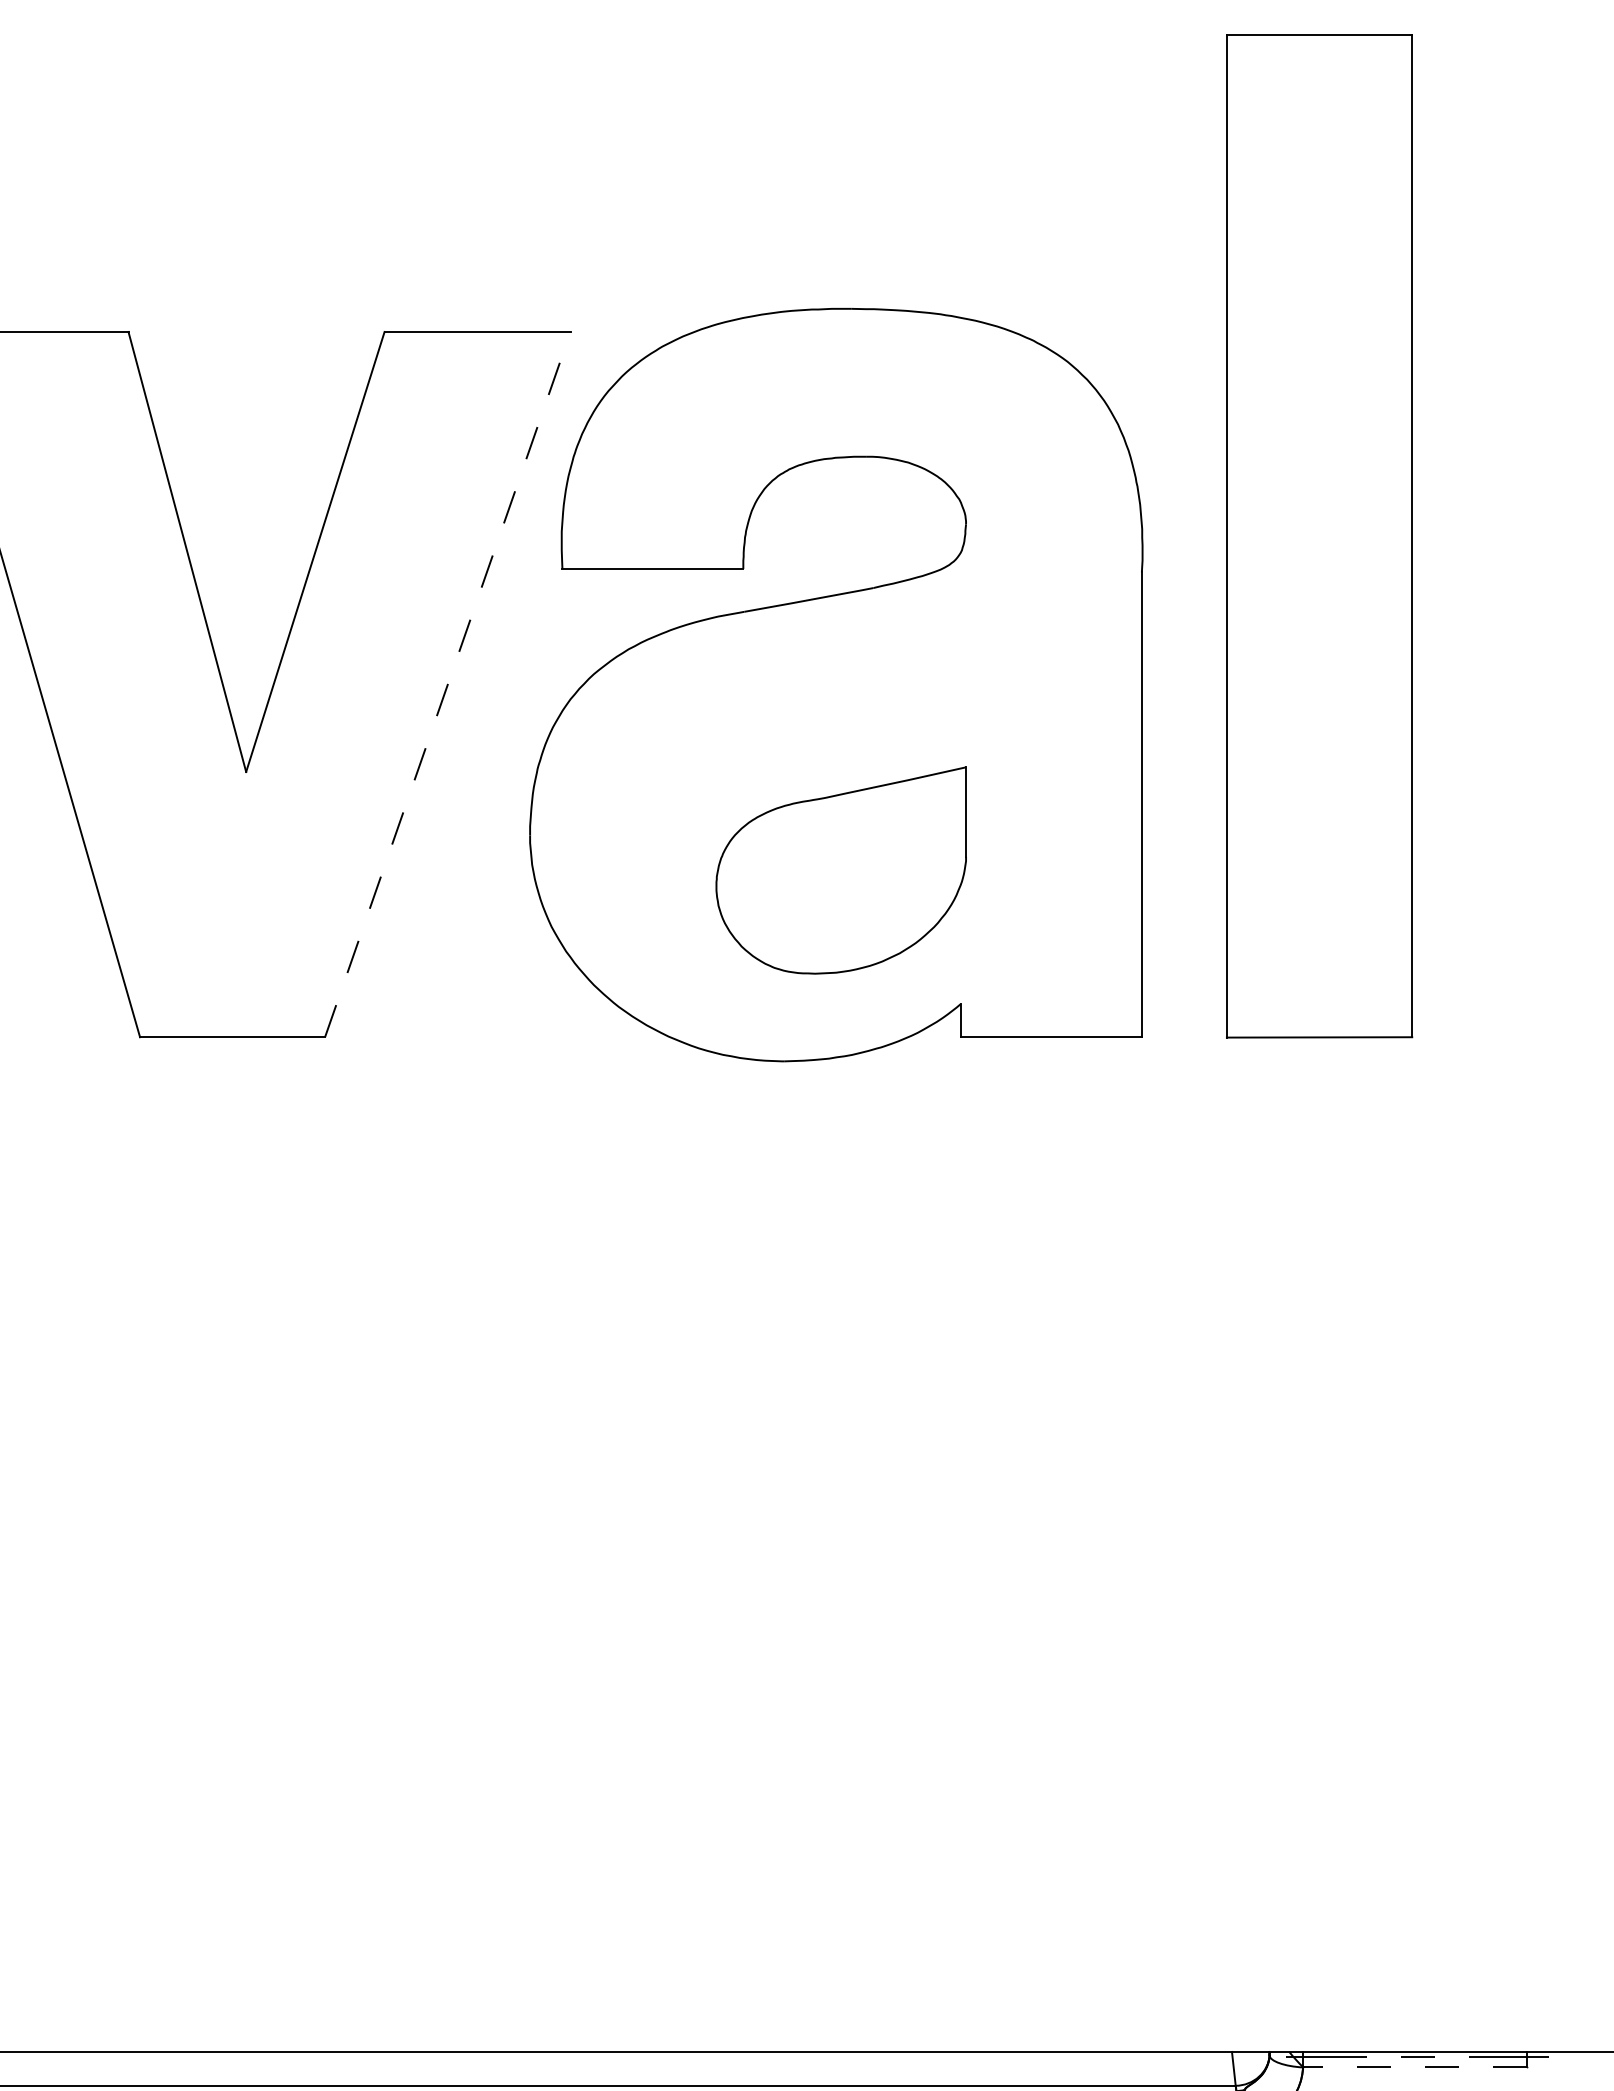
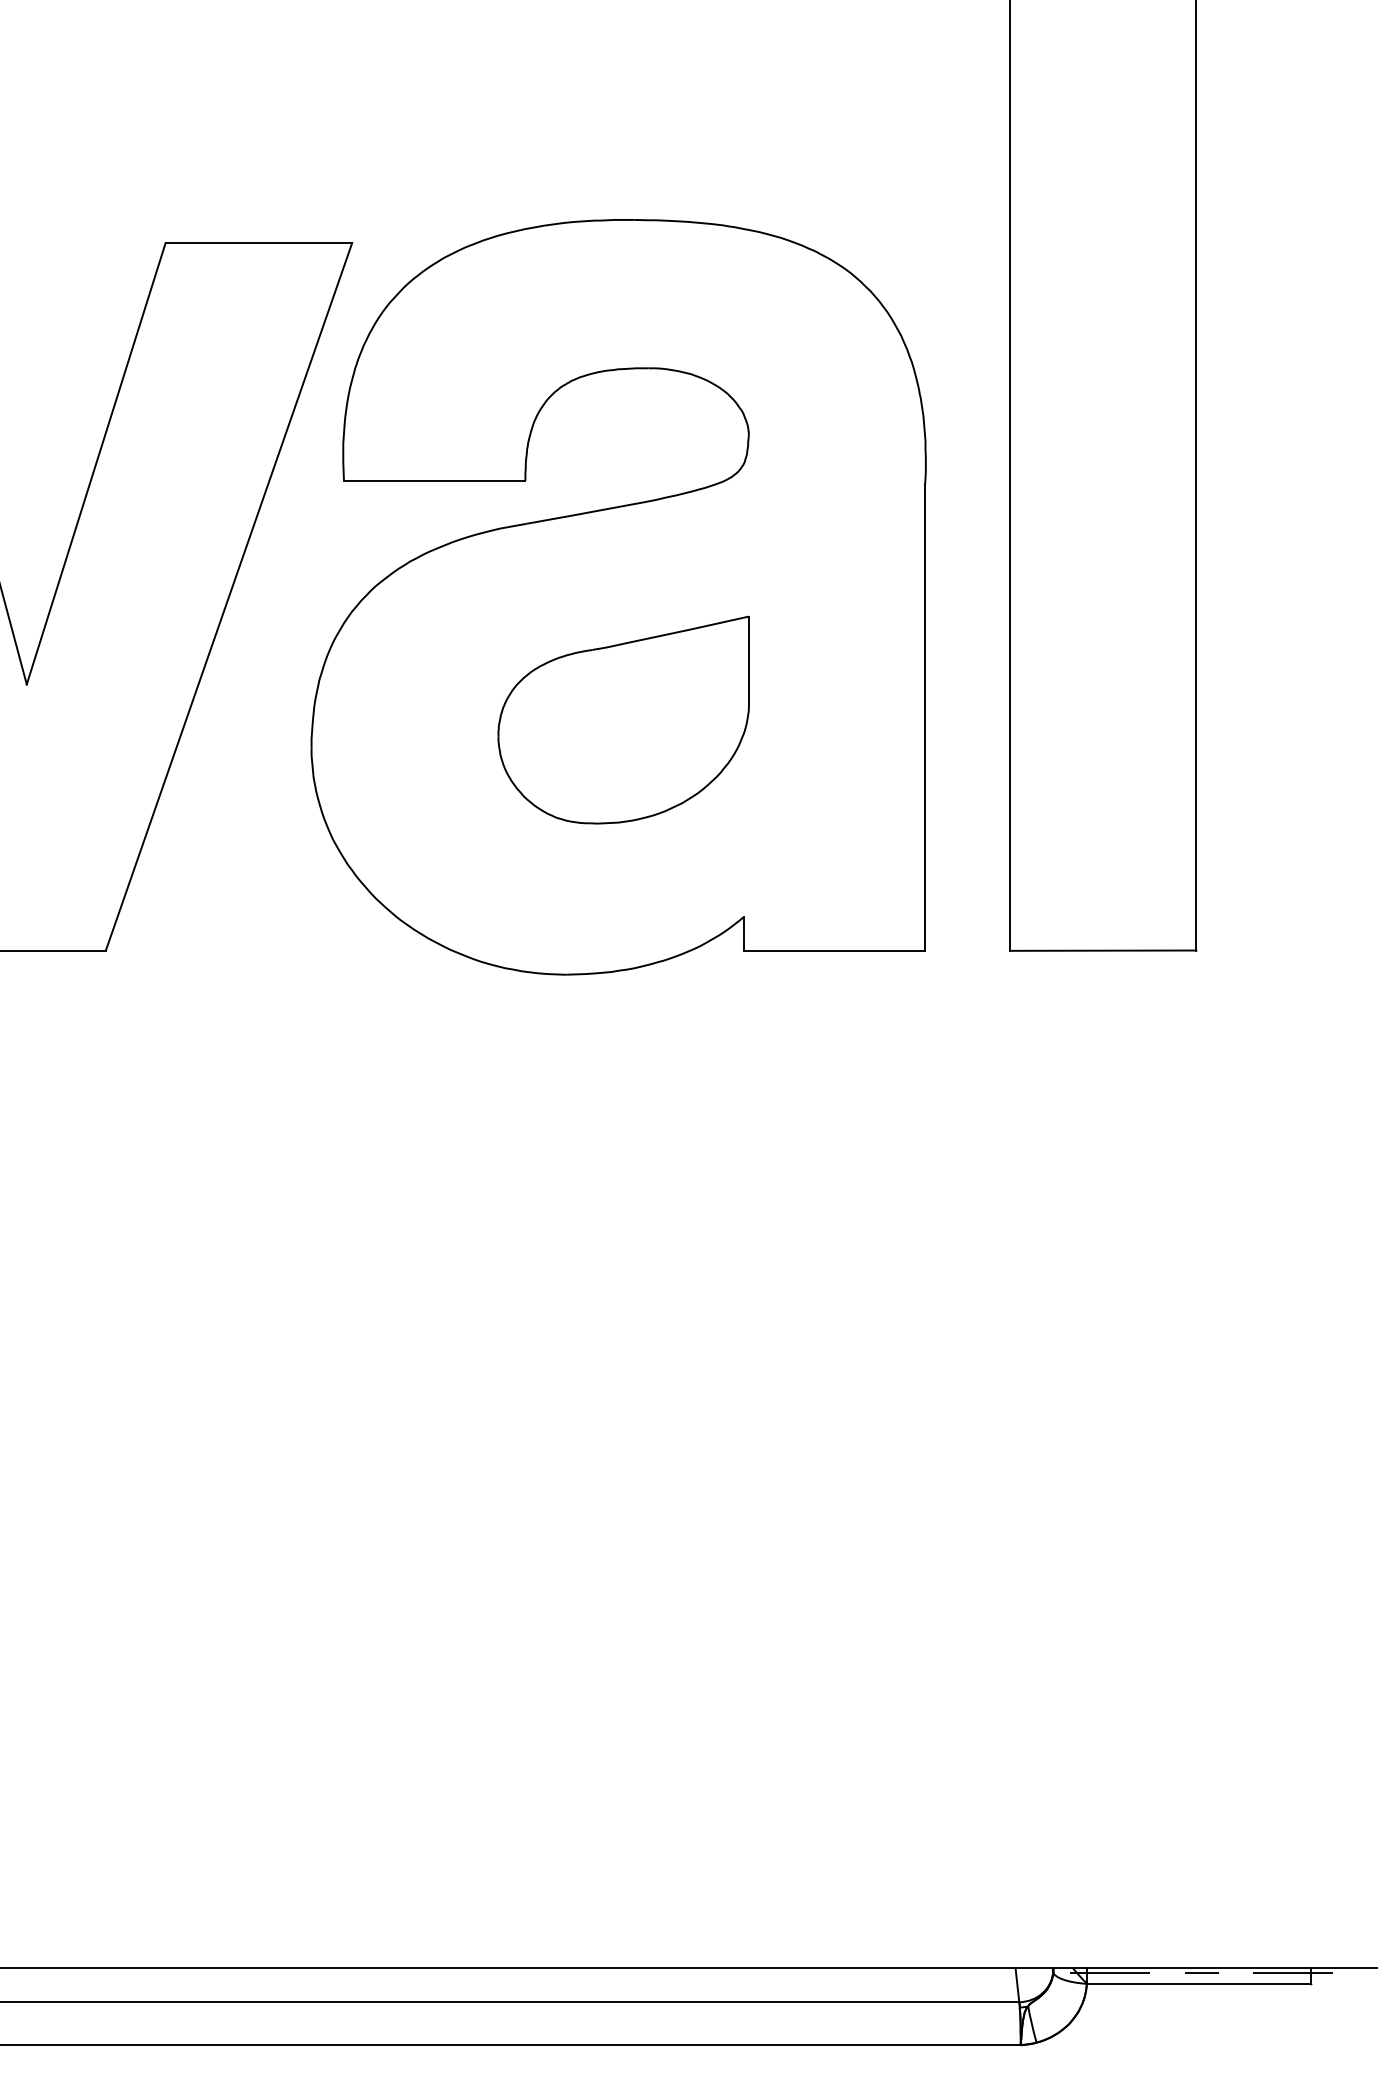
line: (447, 684) -> (228, 596), dashed -> solid
part: (840, 870) -> (622, 720), moved
line: (1415, 2067) -> (1199, 1983), dashed -> solid

